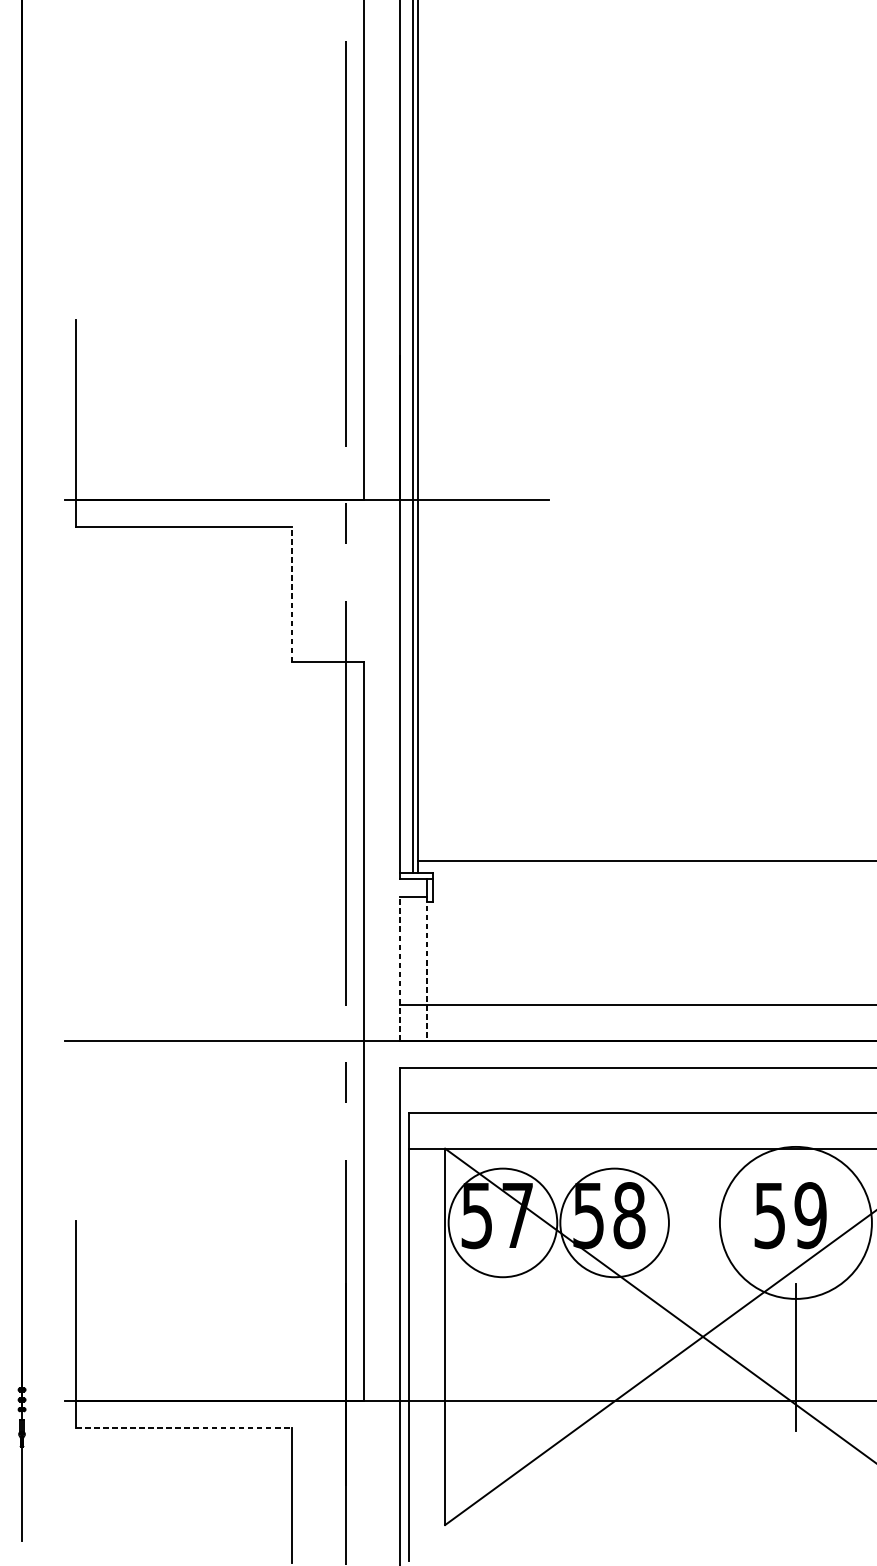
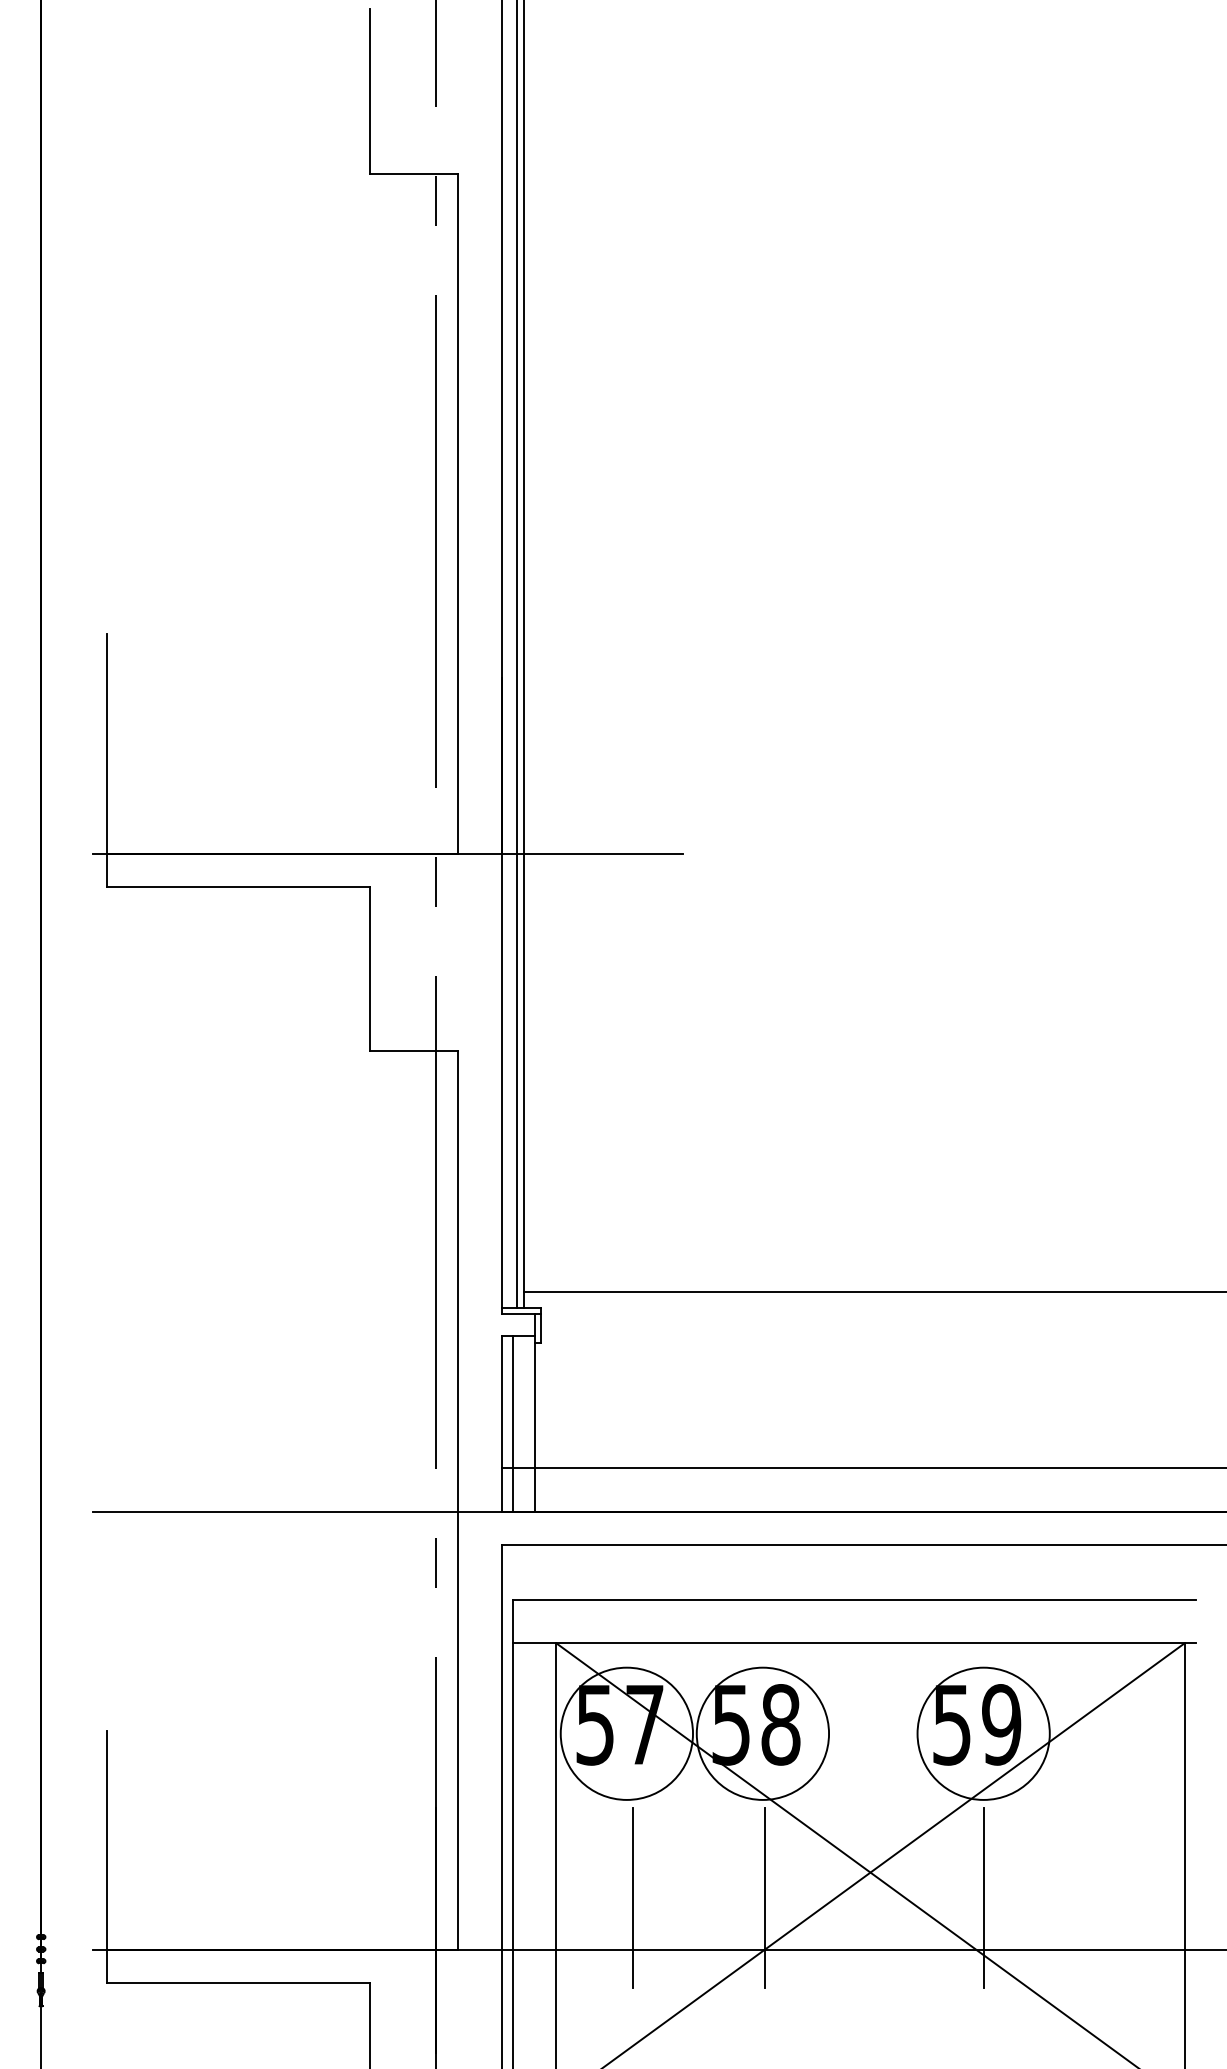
line: (292, 594) -> (370, 968), dashed -> solid
line: (400, 968) -> (501, 1424), dashed -> solid
line: (409, 968) -> (512, 1423), added
line: (427, 968) -> (534, 1424), dashed -> solid
circle: (795, 1222) -> (983, 1733), size x0.71
line: (508, 1357) -> (633, 1897), added
line: (615, 1357) -> (764, 1897), added
line: (184, 1427) -> (238, 1983), dashed -> solid

